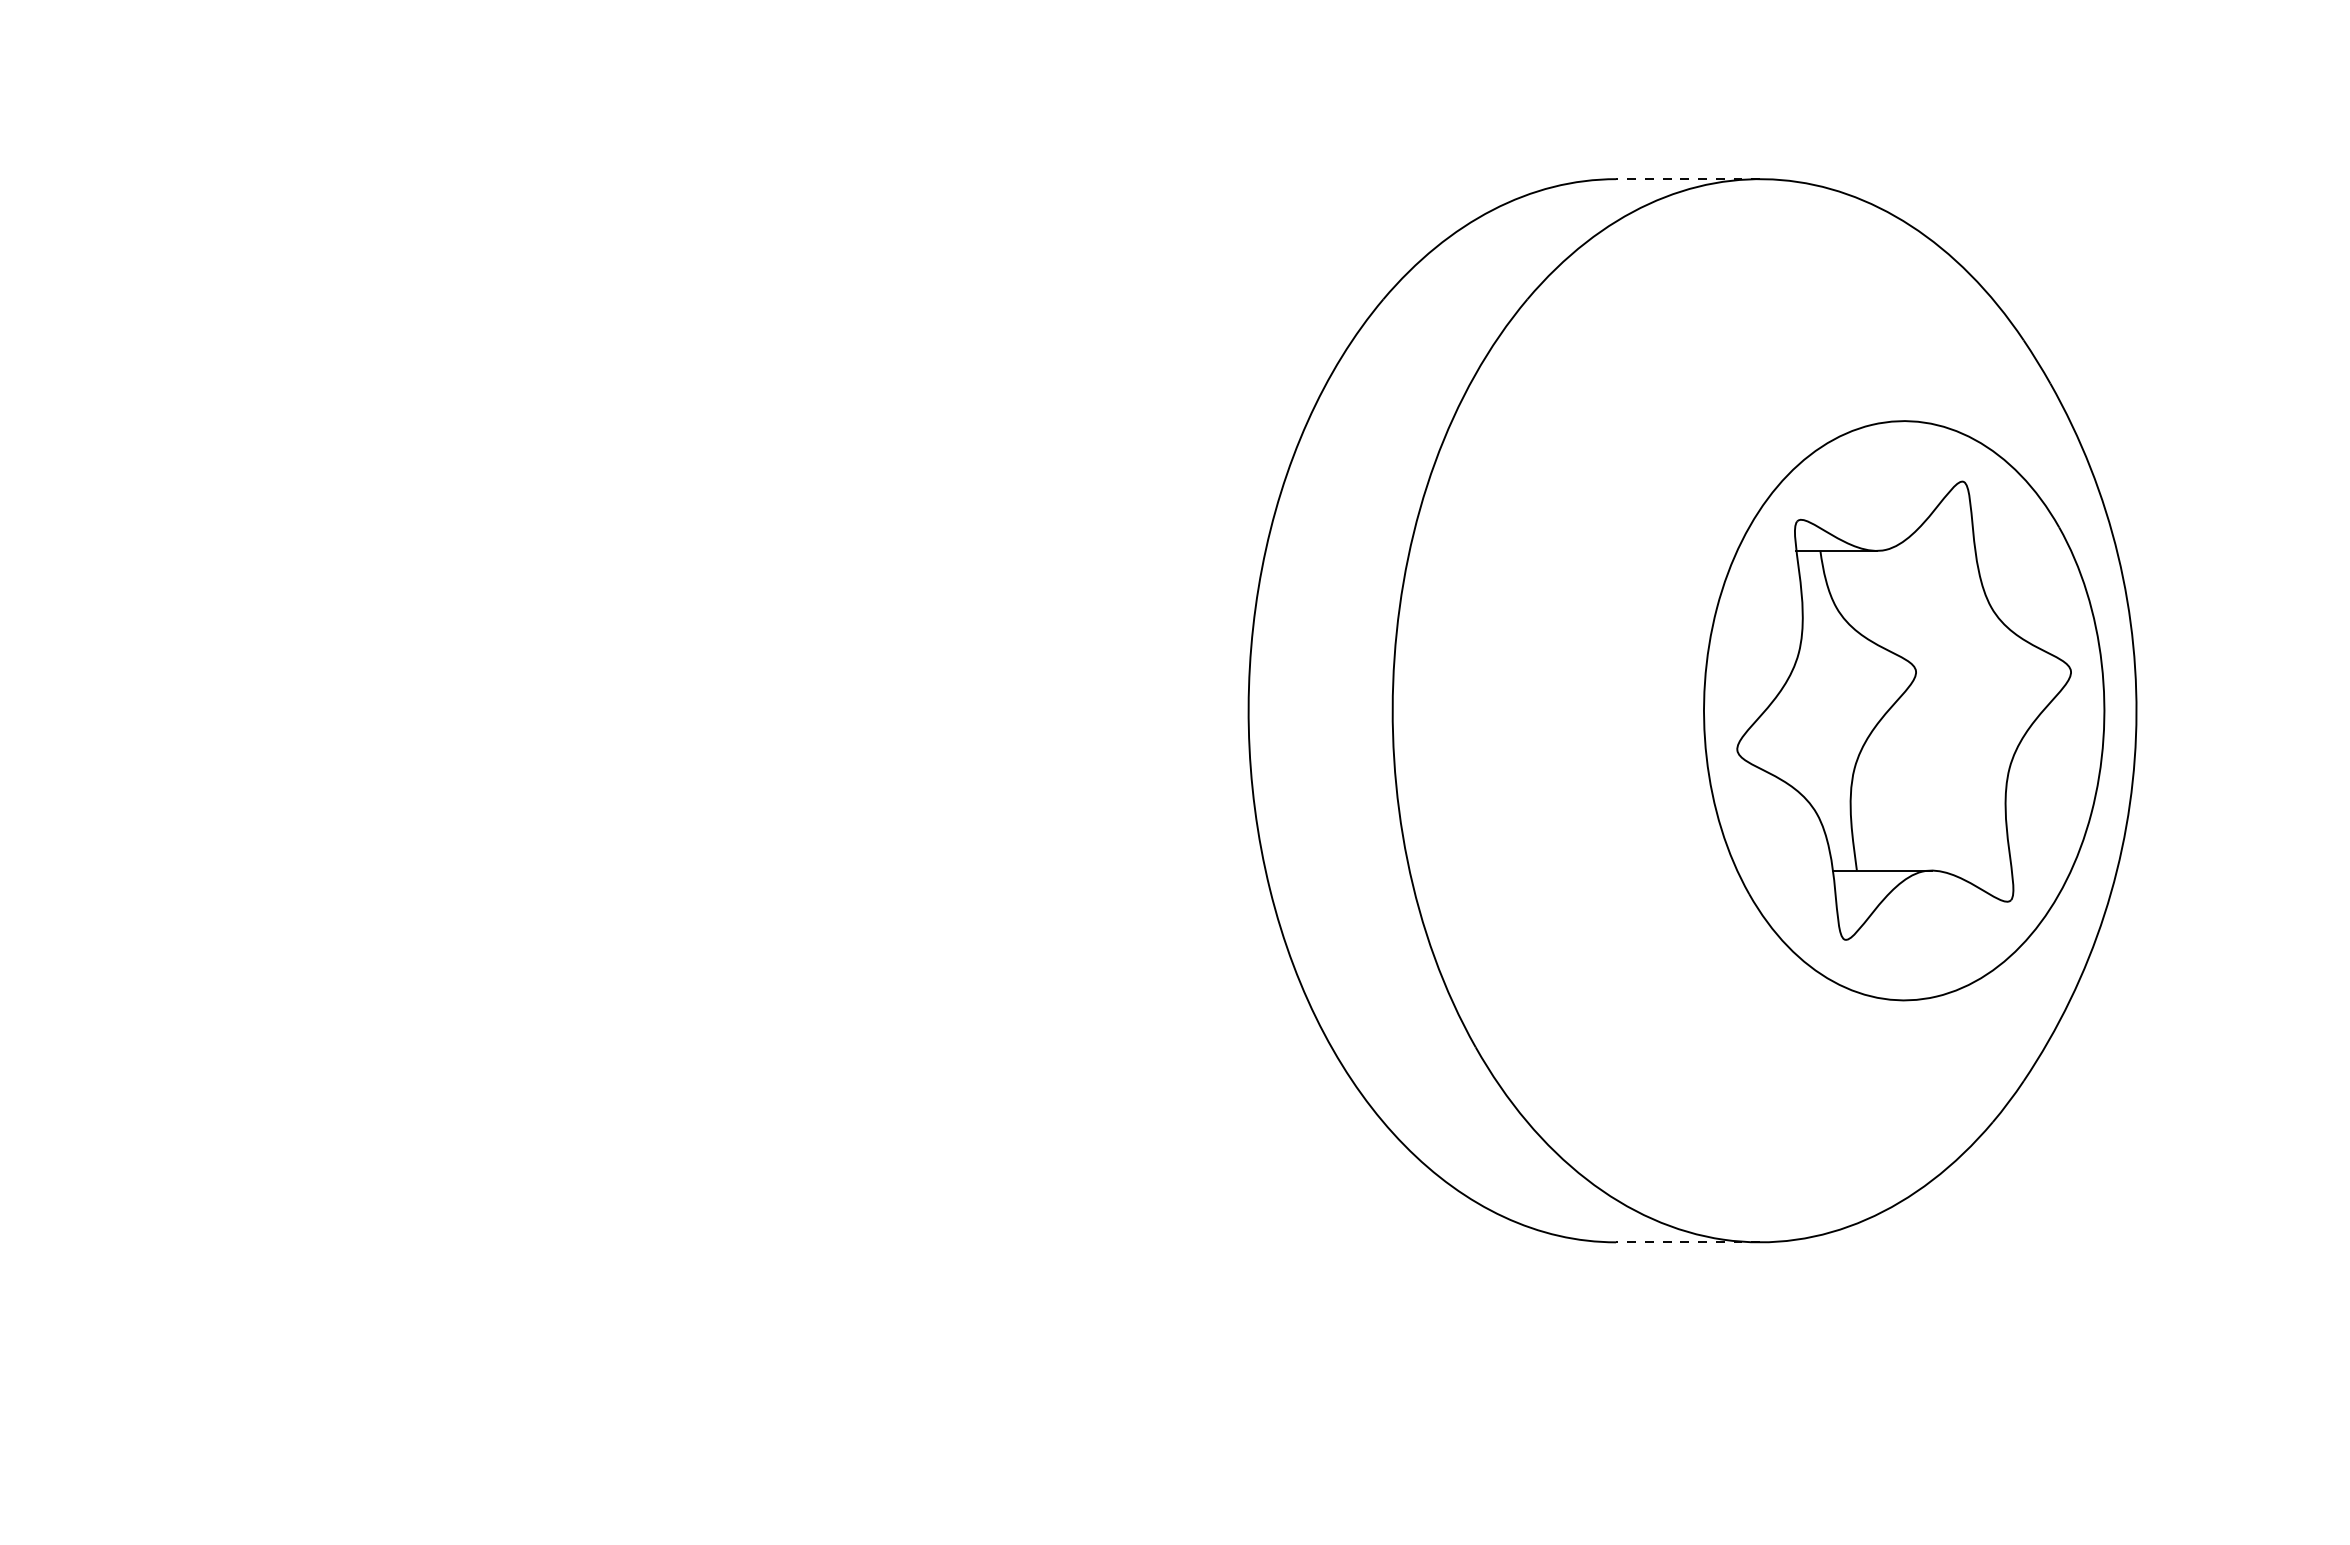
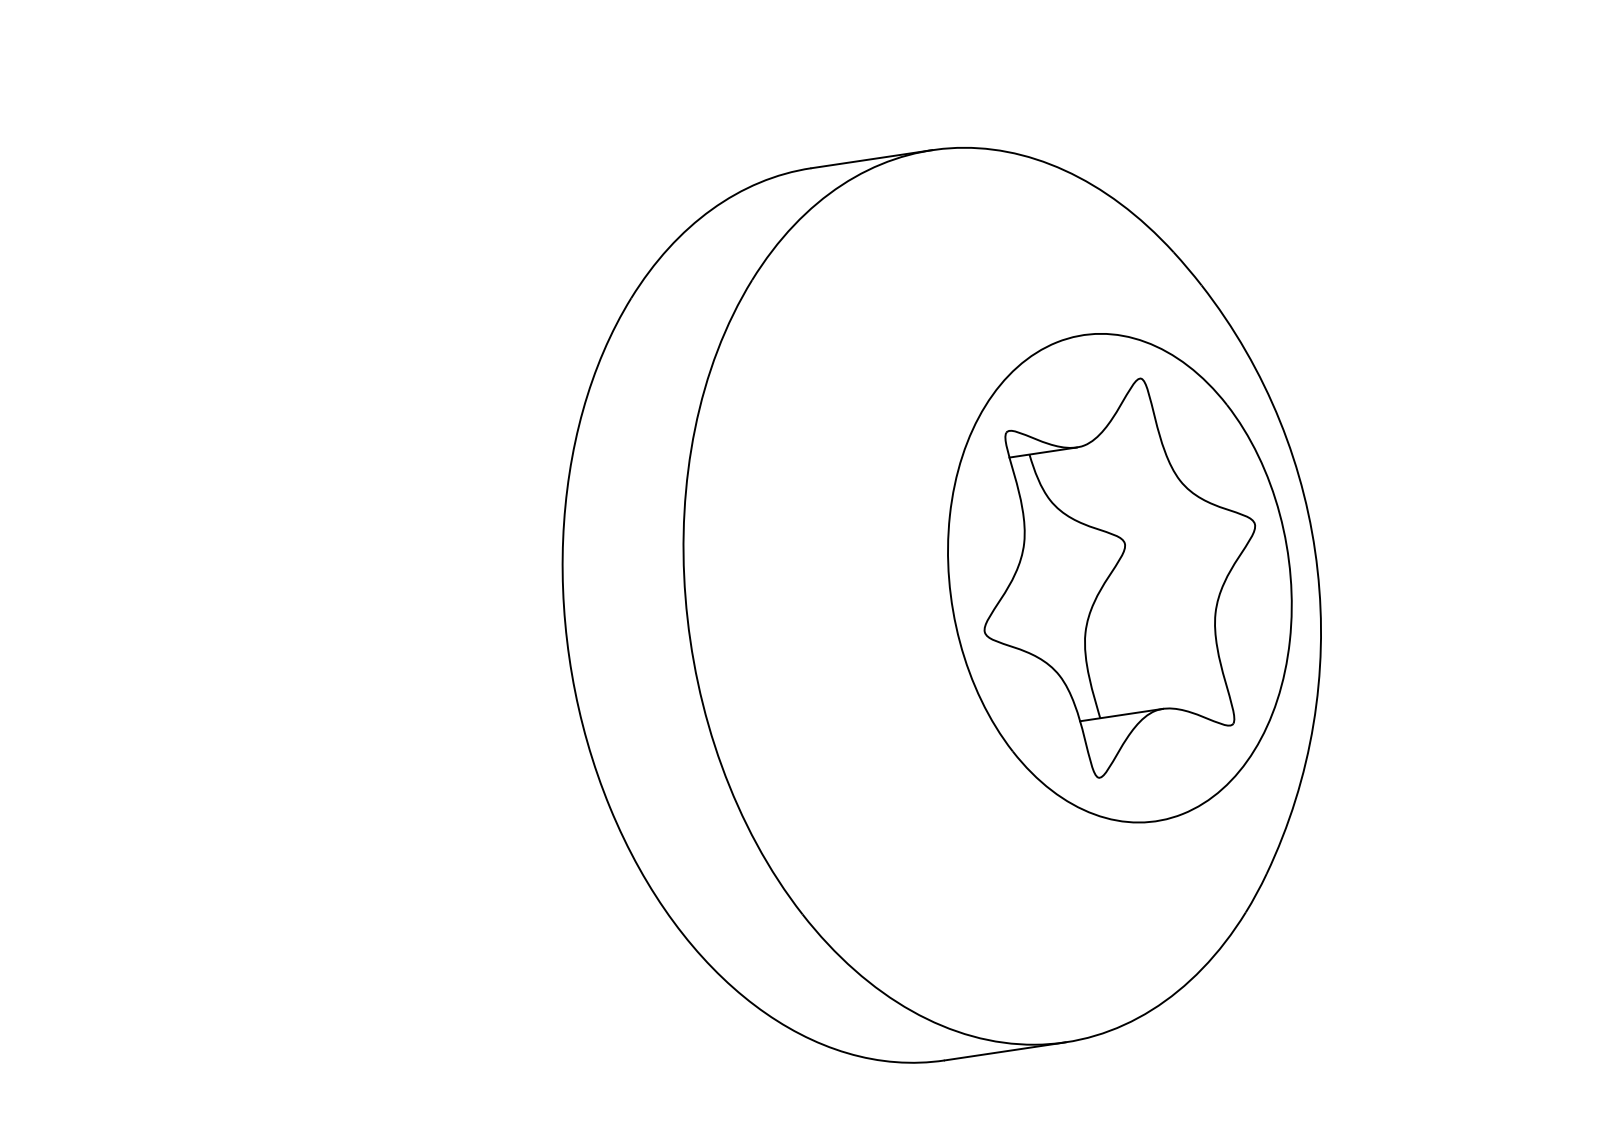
line: (1687, 179) -> (871, 159), dashed -> solid
line: (1687, 1242) -> (1004, 1051), dashed -> solid

